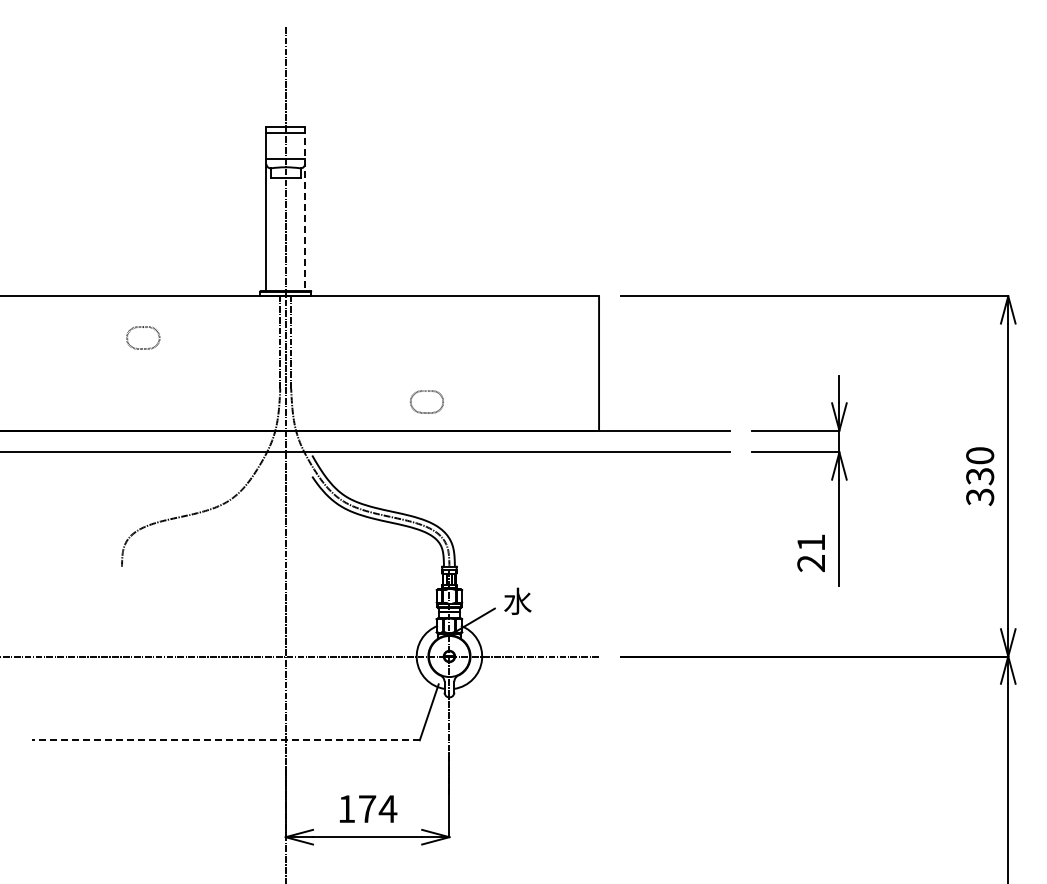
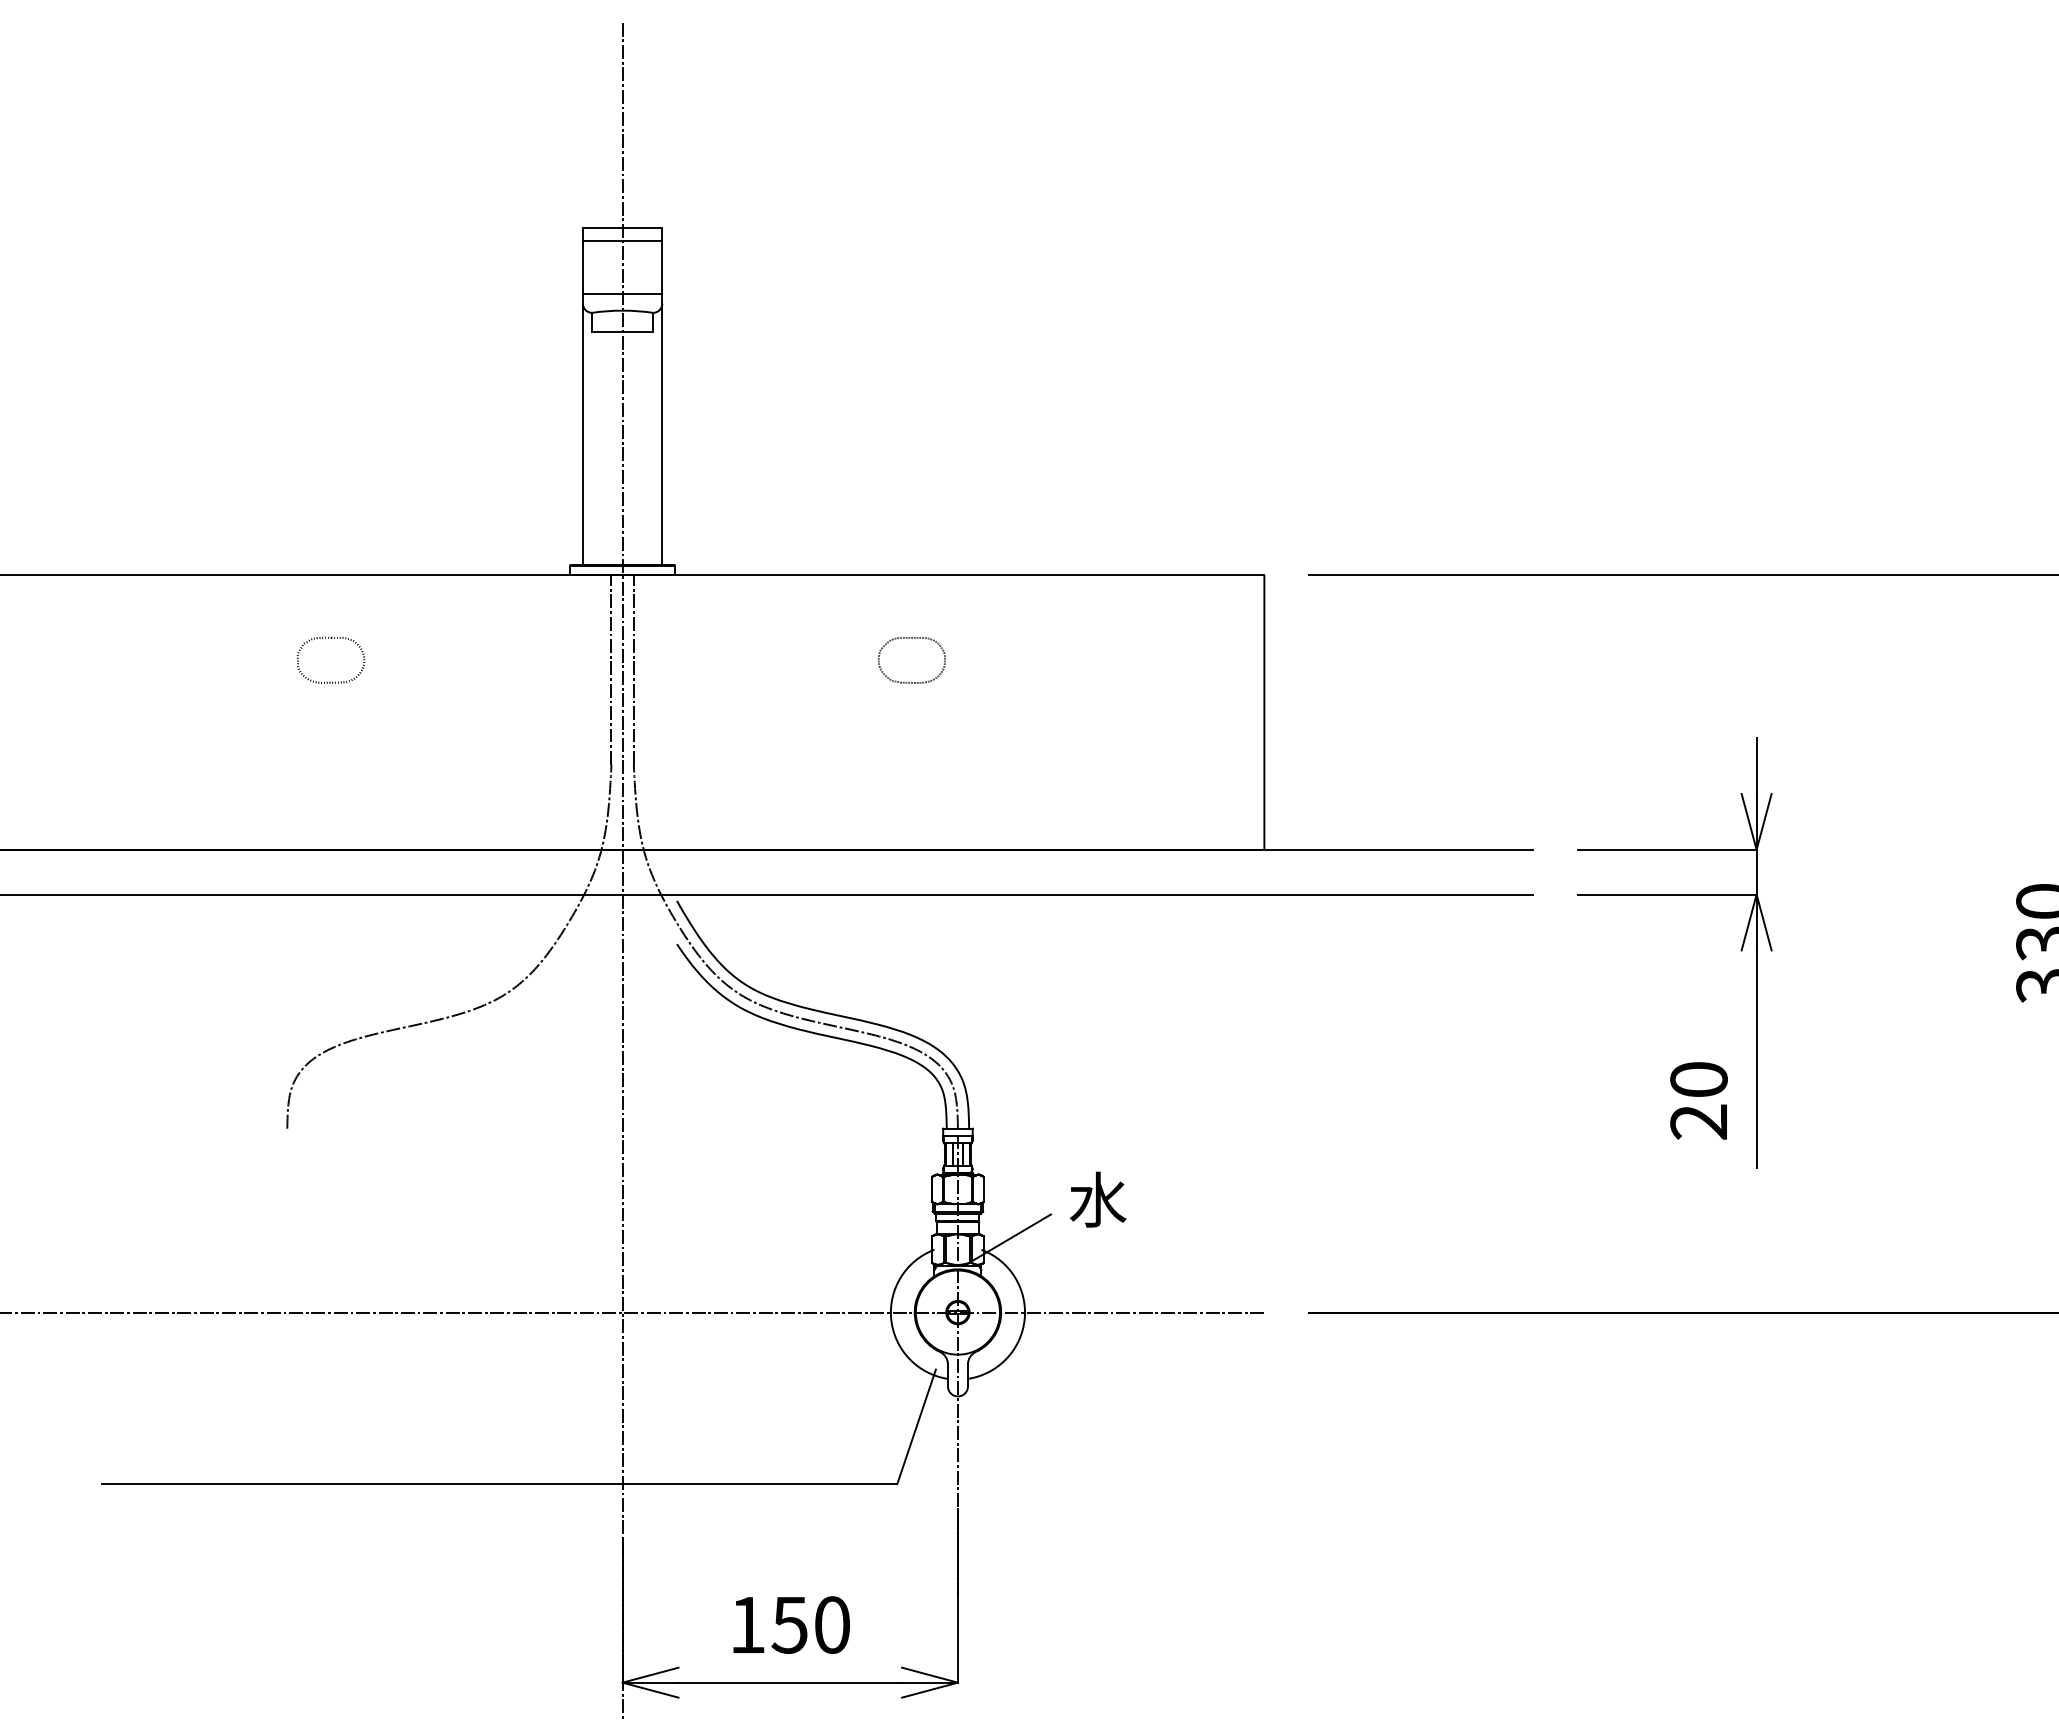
line: (305, 209) -> (663, 397), dashed -> solid
part: (426, 391) -> (910, 638), moved
text: (811, 542) -> (1699, 1079), 21 -> 20
line: (225, 740) -> (499, 1484), dashed -> solid
text: (377, 809) -> (810, 1625), 174 -> 150

